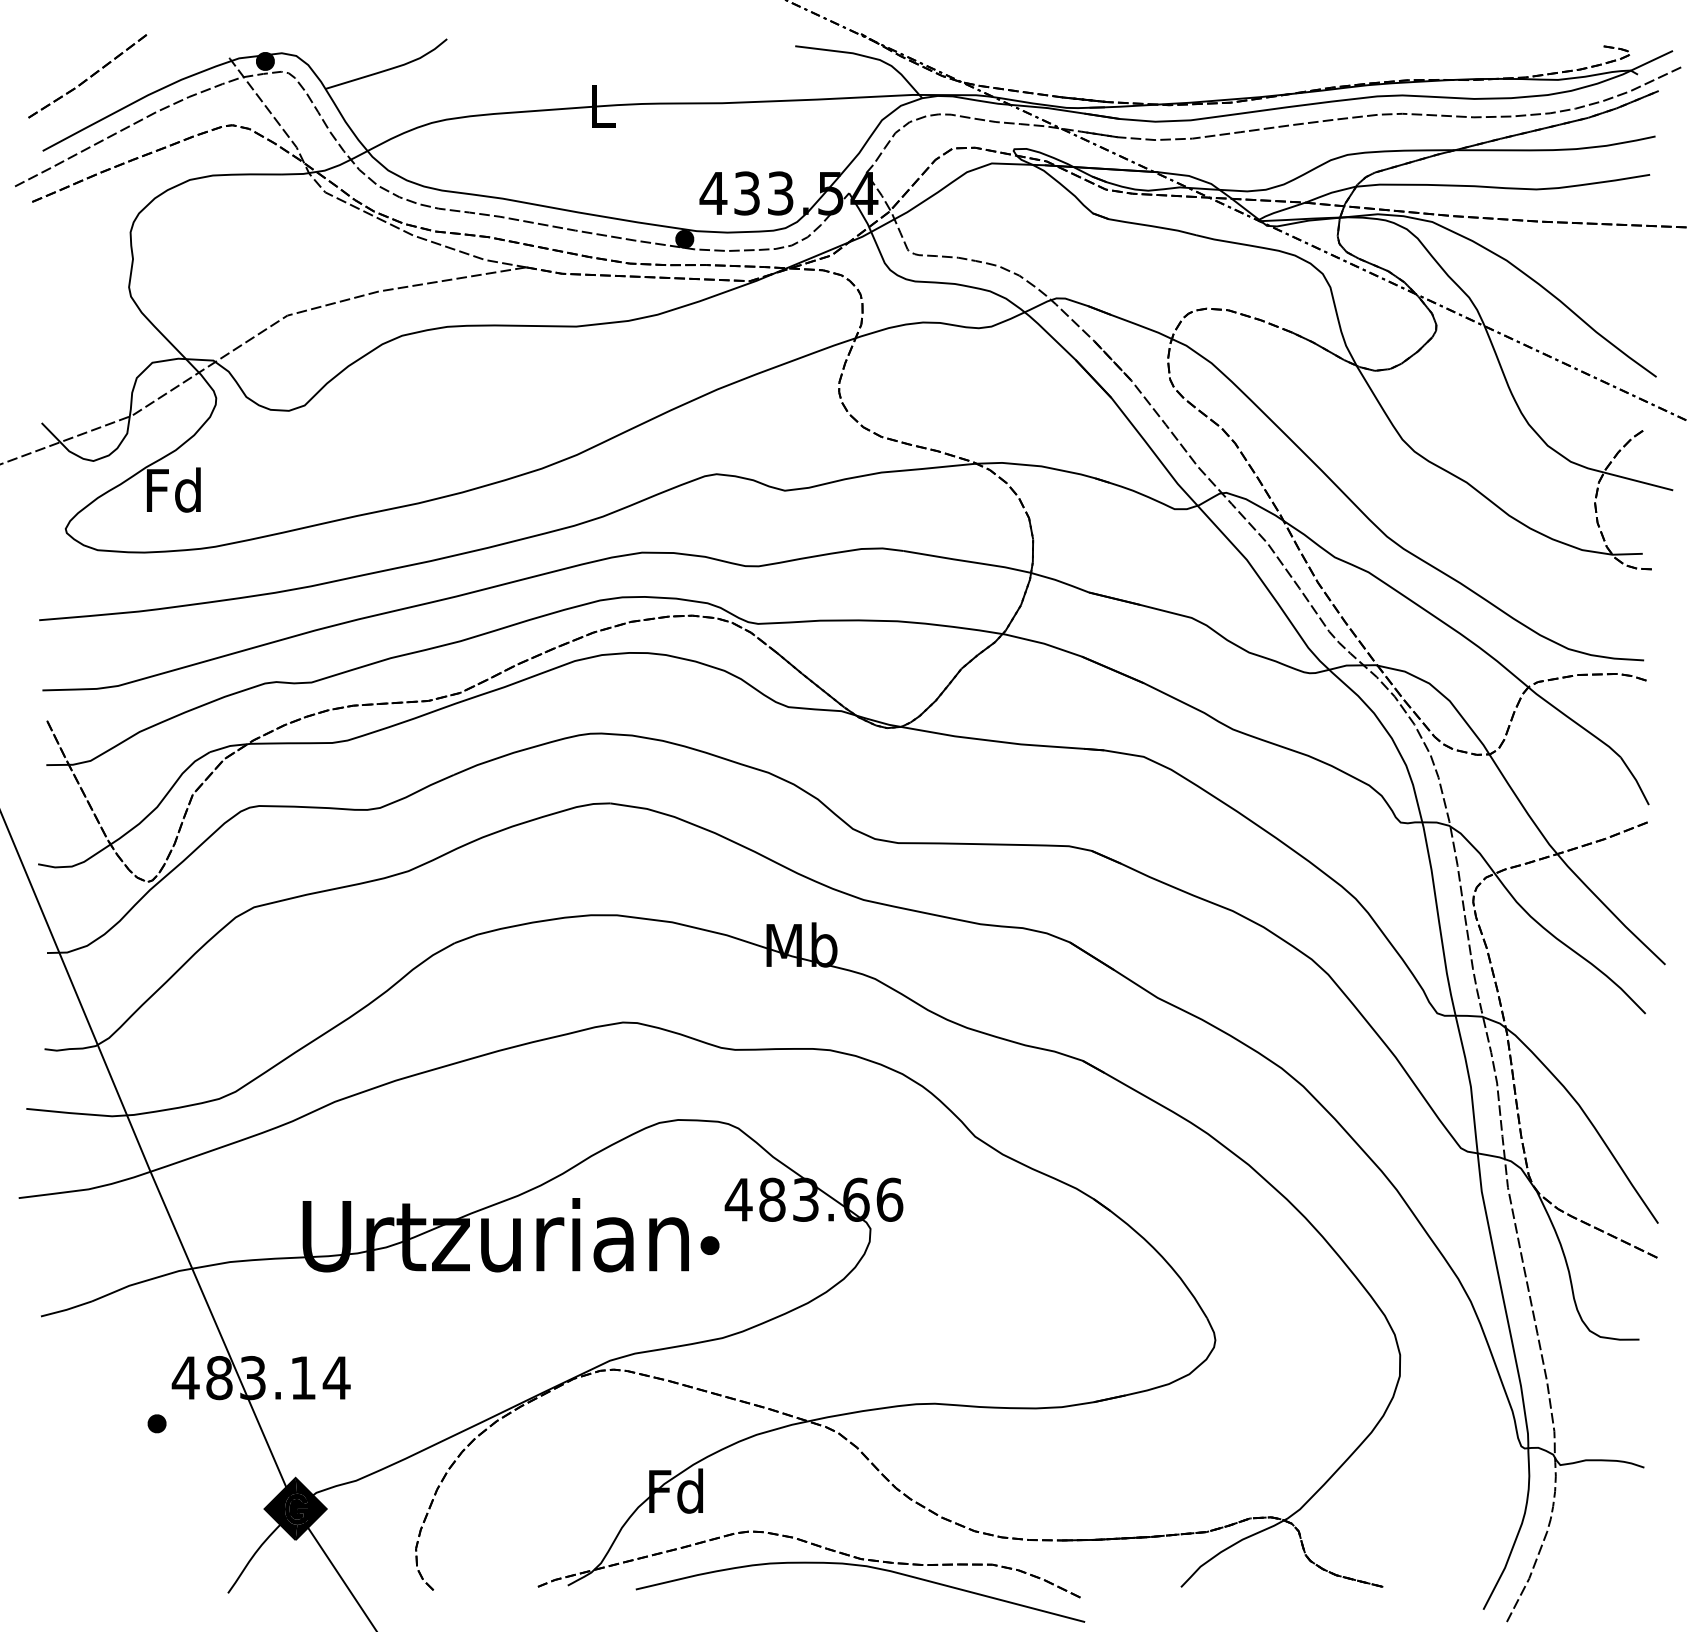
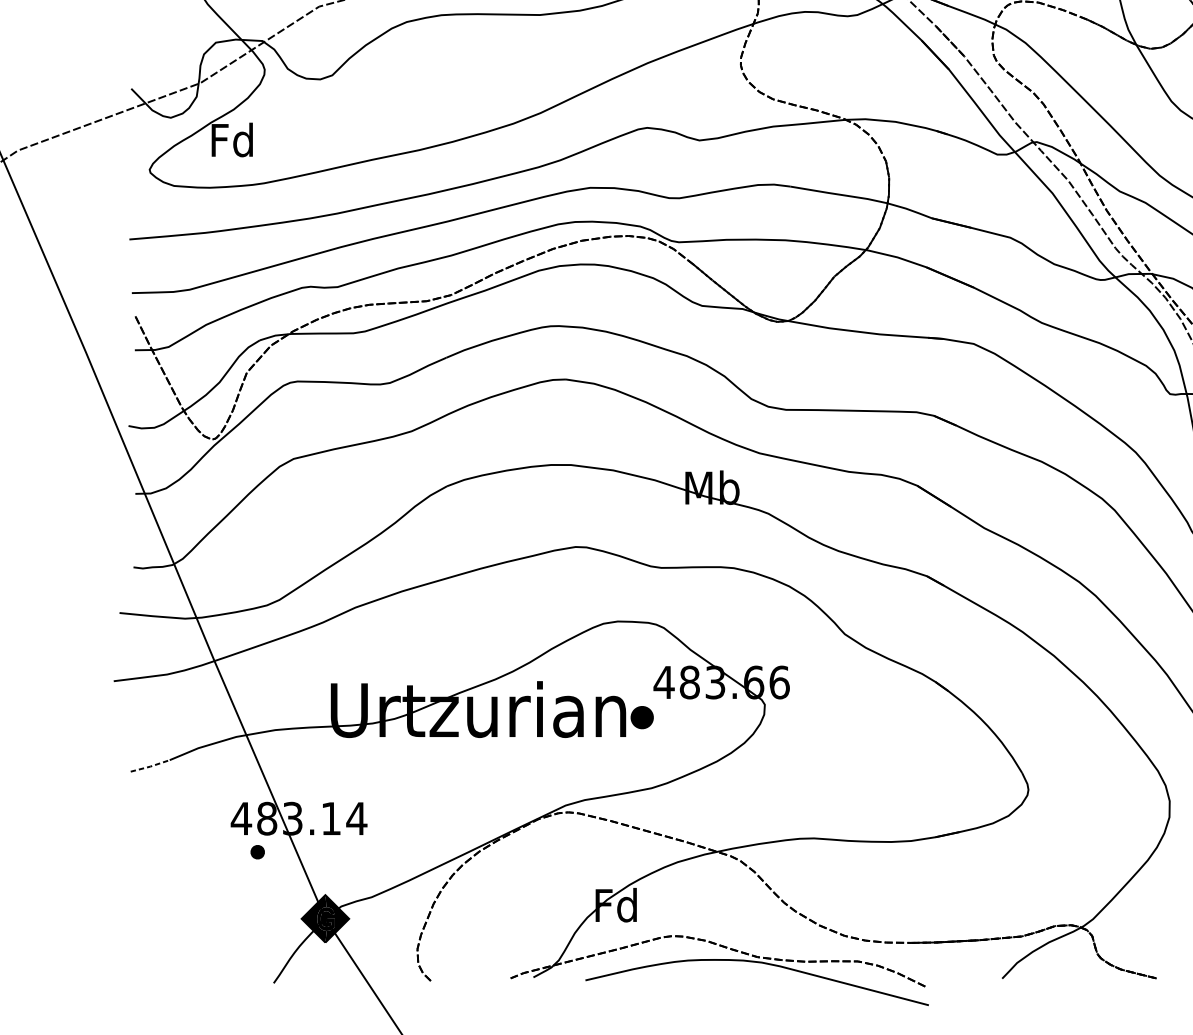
part: (709, 1245) -> (641, 717), size x1.6
line: (66, 1309) -> (150, 766), solid -> dashed
part: (156, 1423) -> (257, 851), moved

